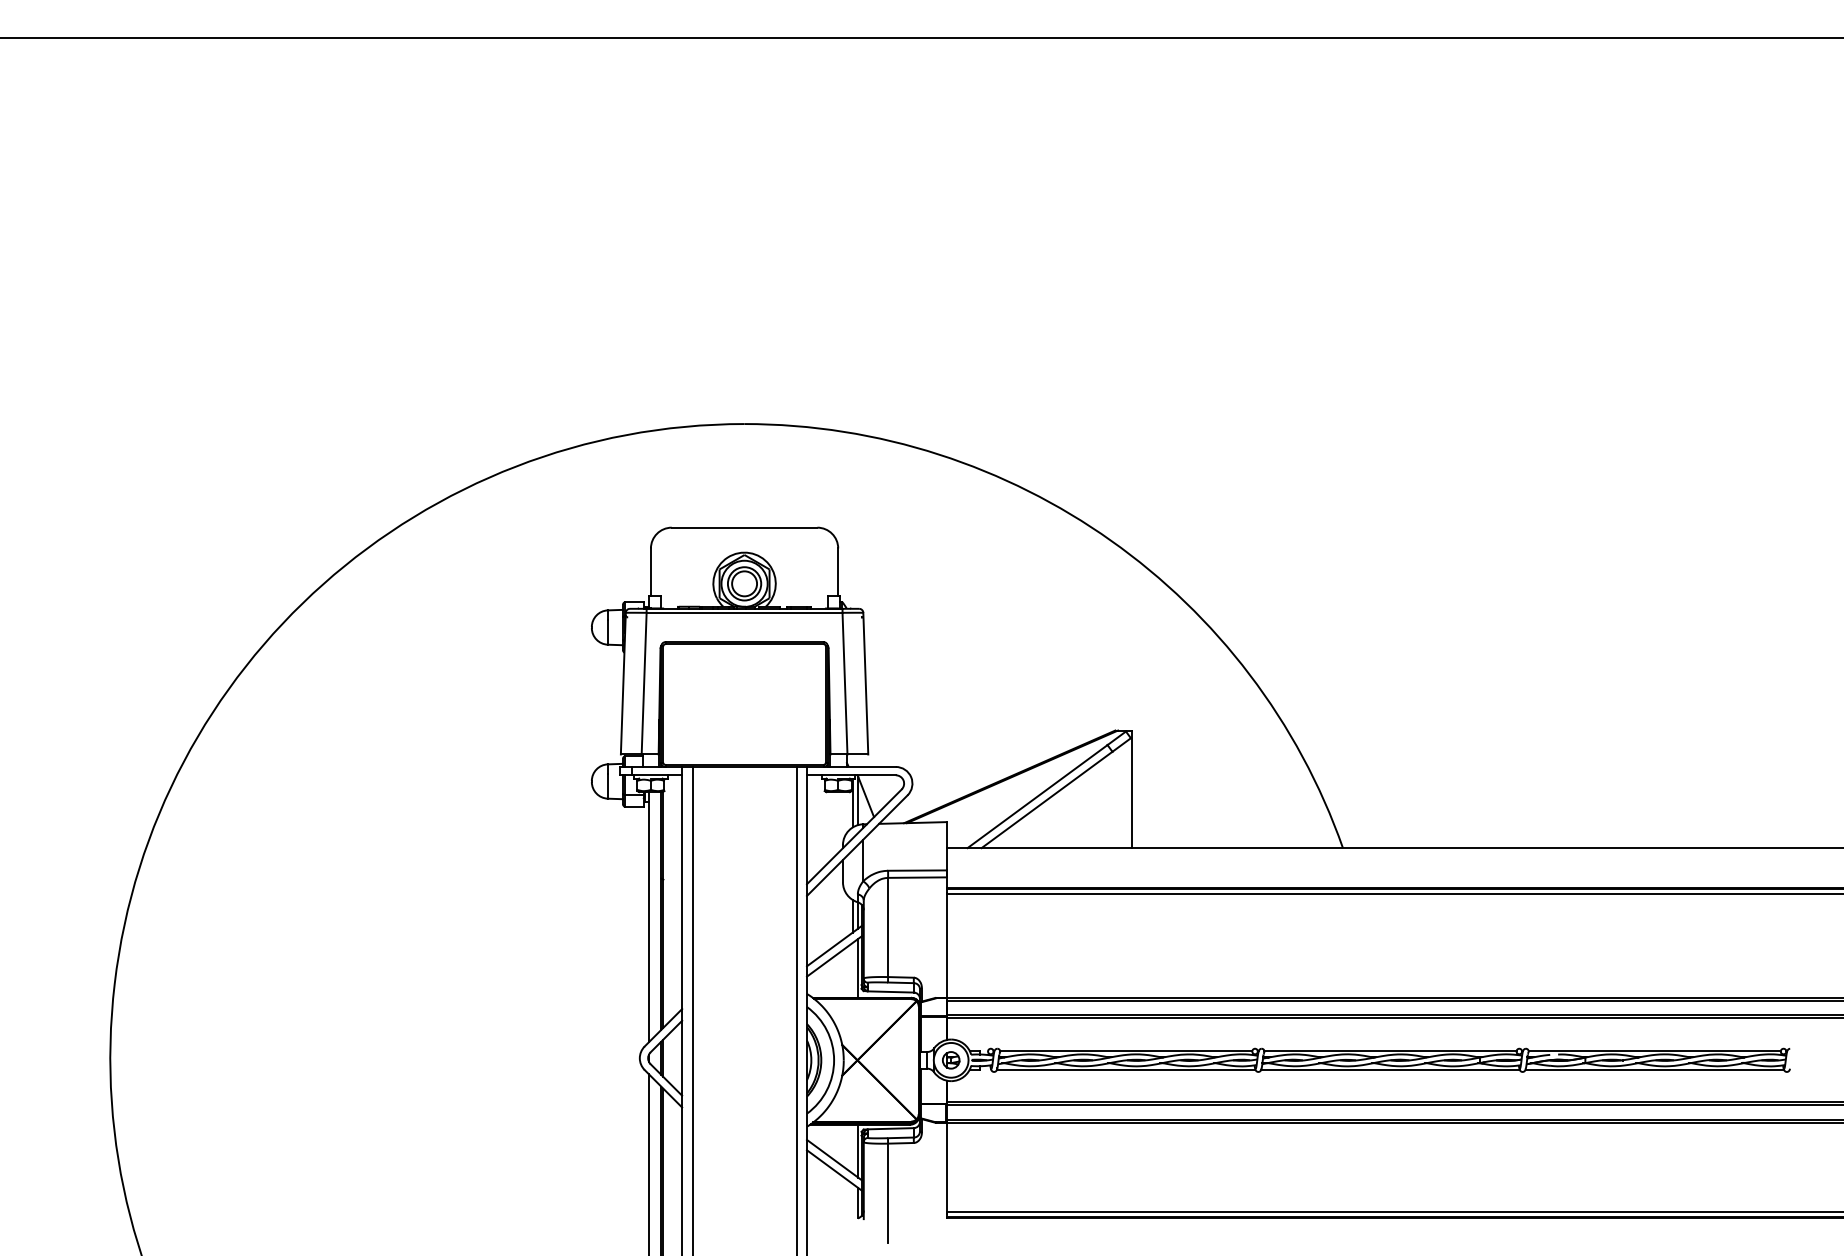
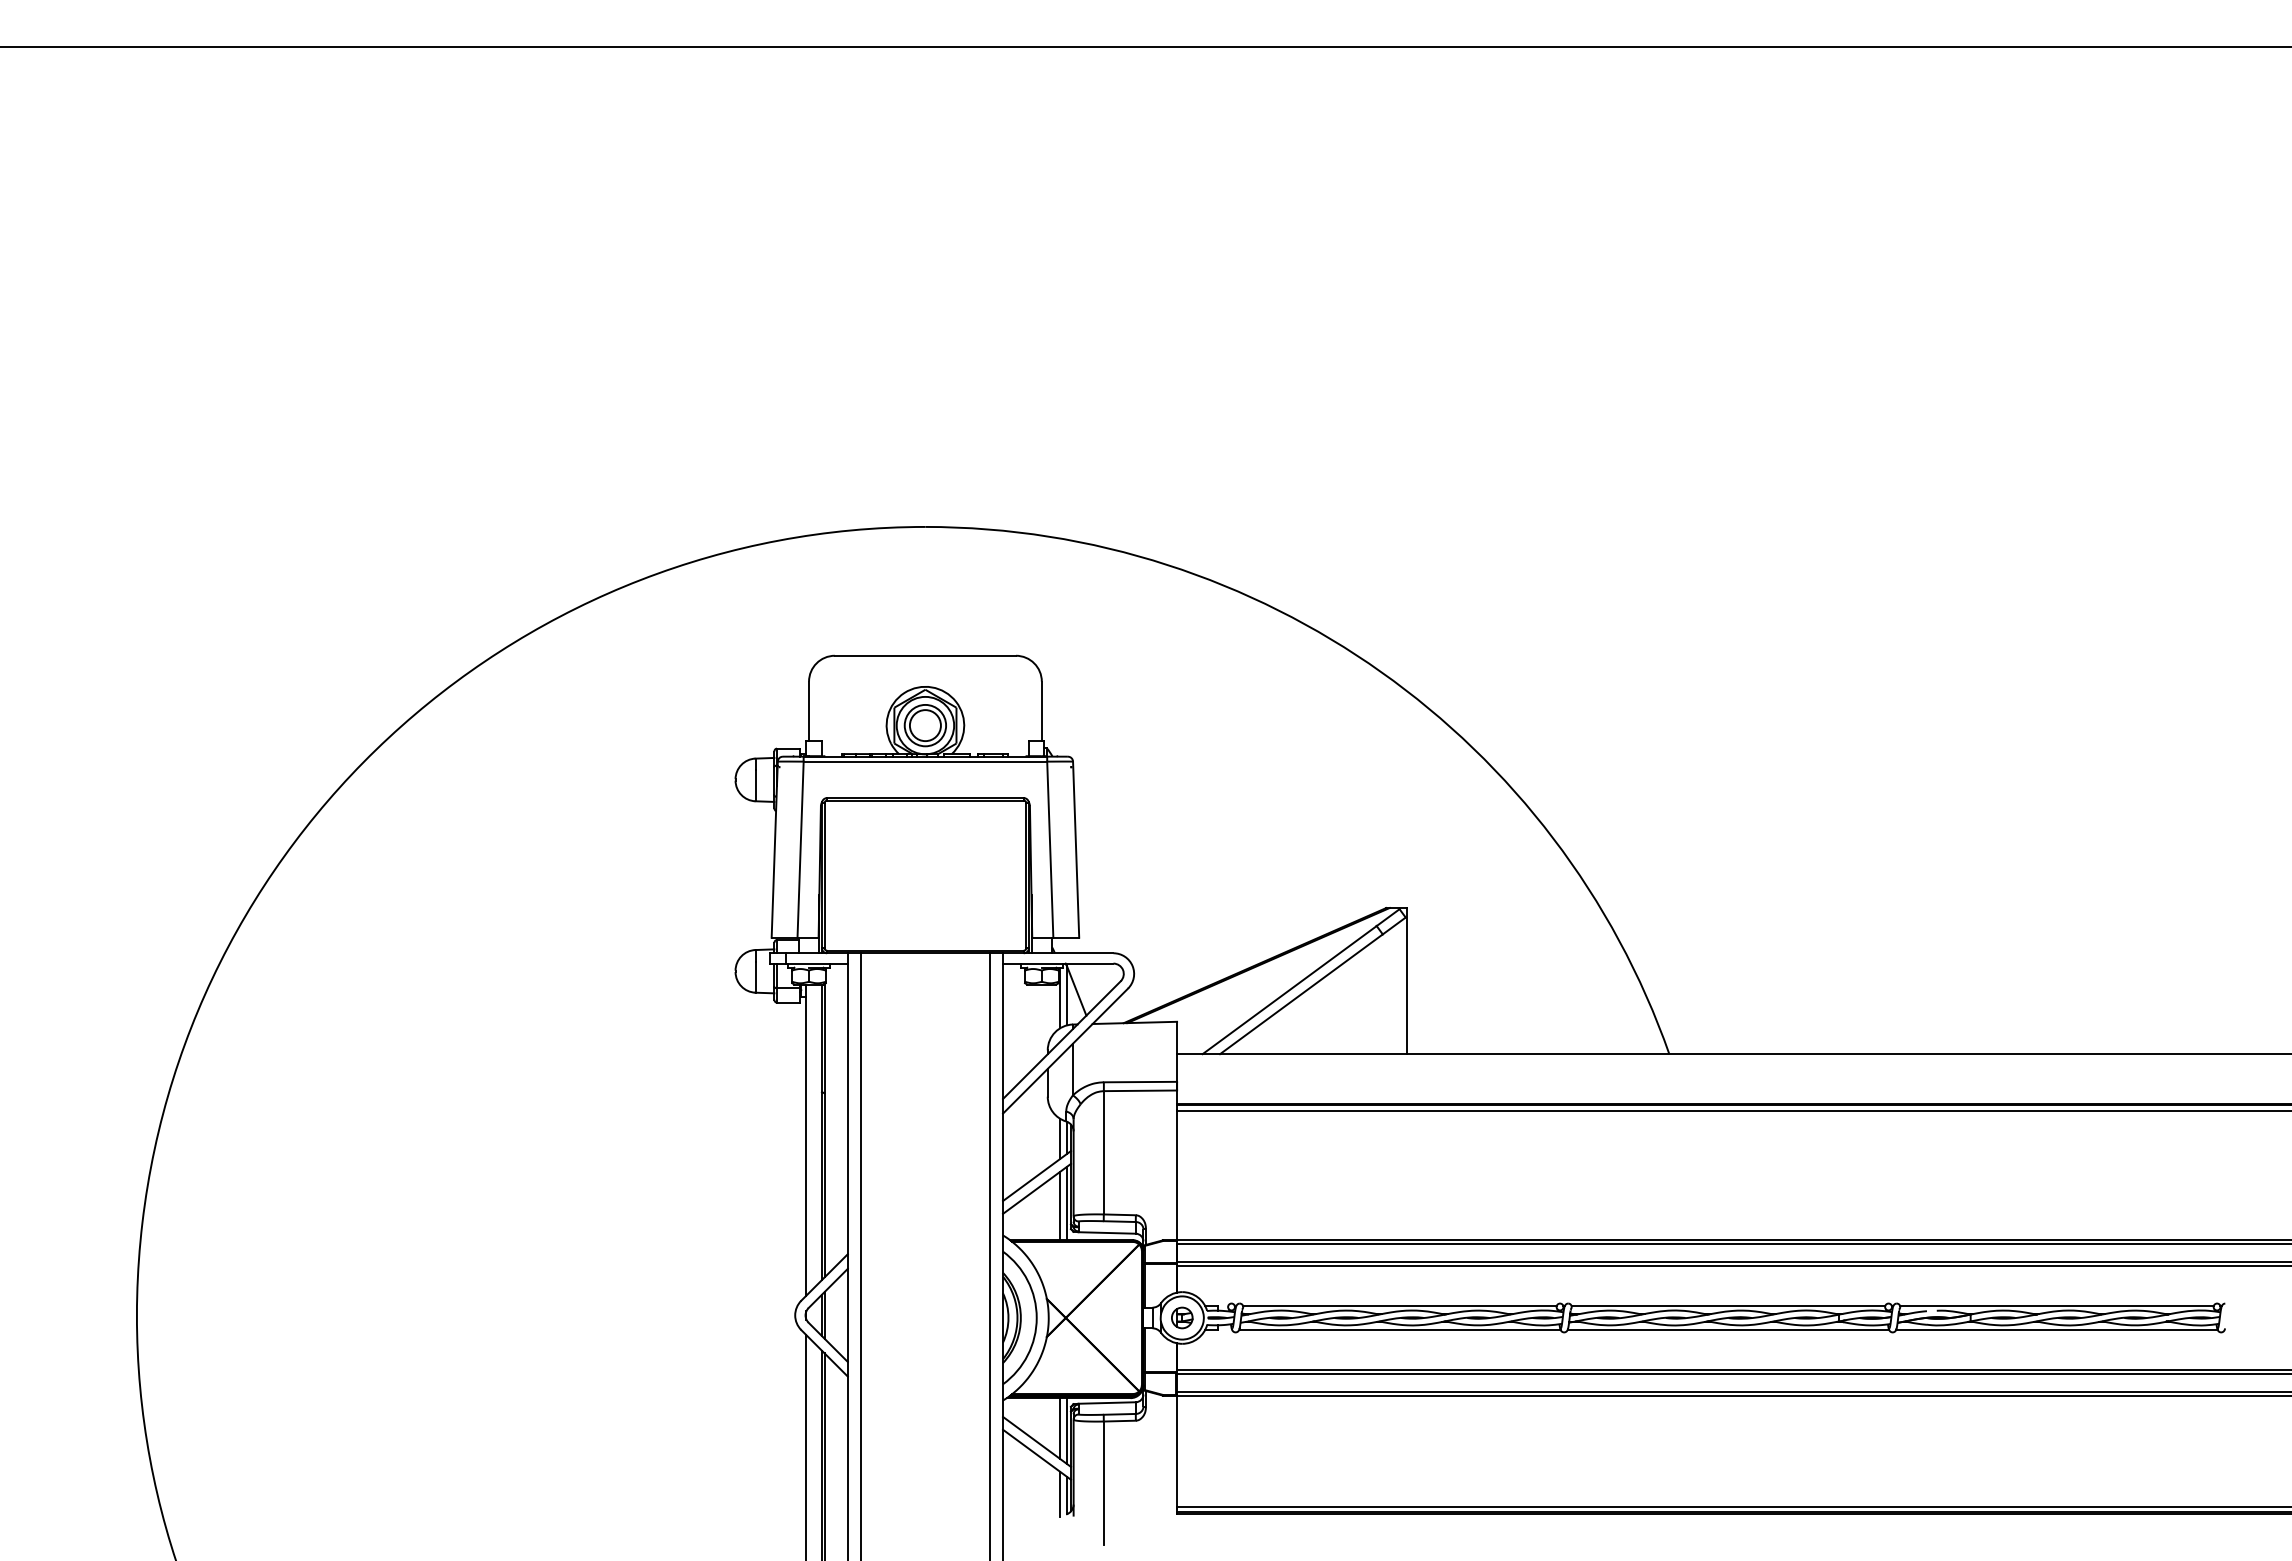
line: (853, 969) -> (1060, 1205), added
line: (853, 1149) -> (1060, 1428), added
line: (853, 1202) -> (1060, 1494), added

